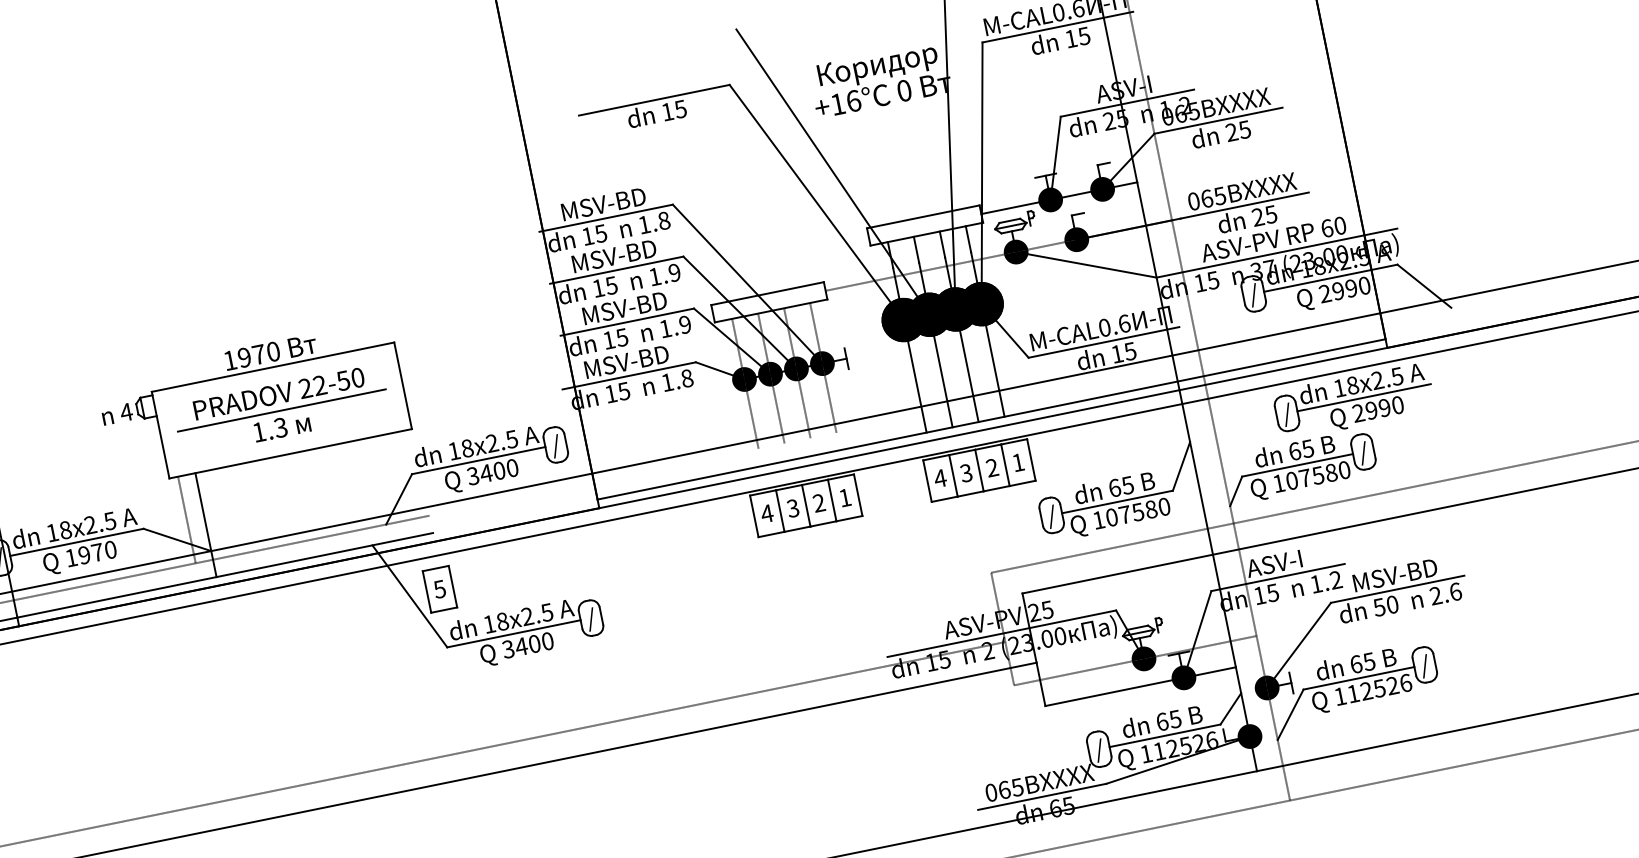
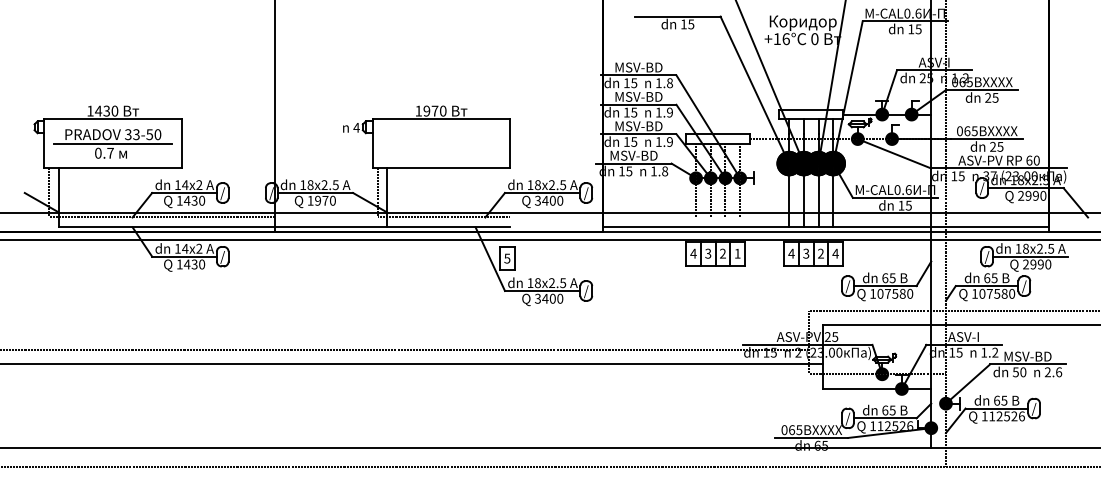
part: (280, 409) -> (440, 143), removed
text: (1017, 462) -> (835, 253), 1 -> 4
line: (103, 582) -> (325, 217), removed

